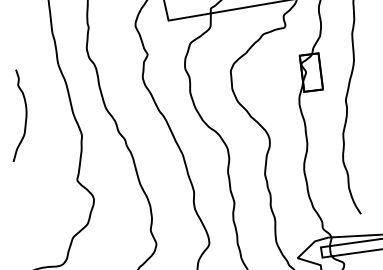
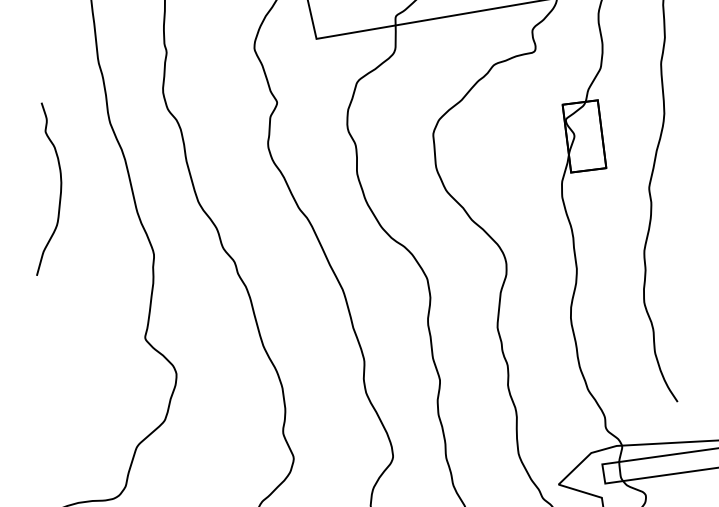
curve: (25, 115) -> (59, 188), moved

